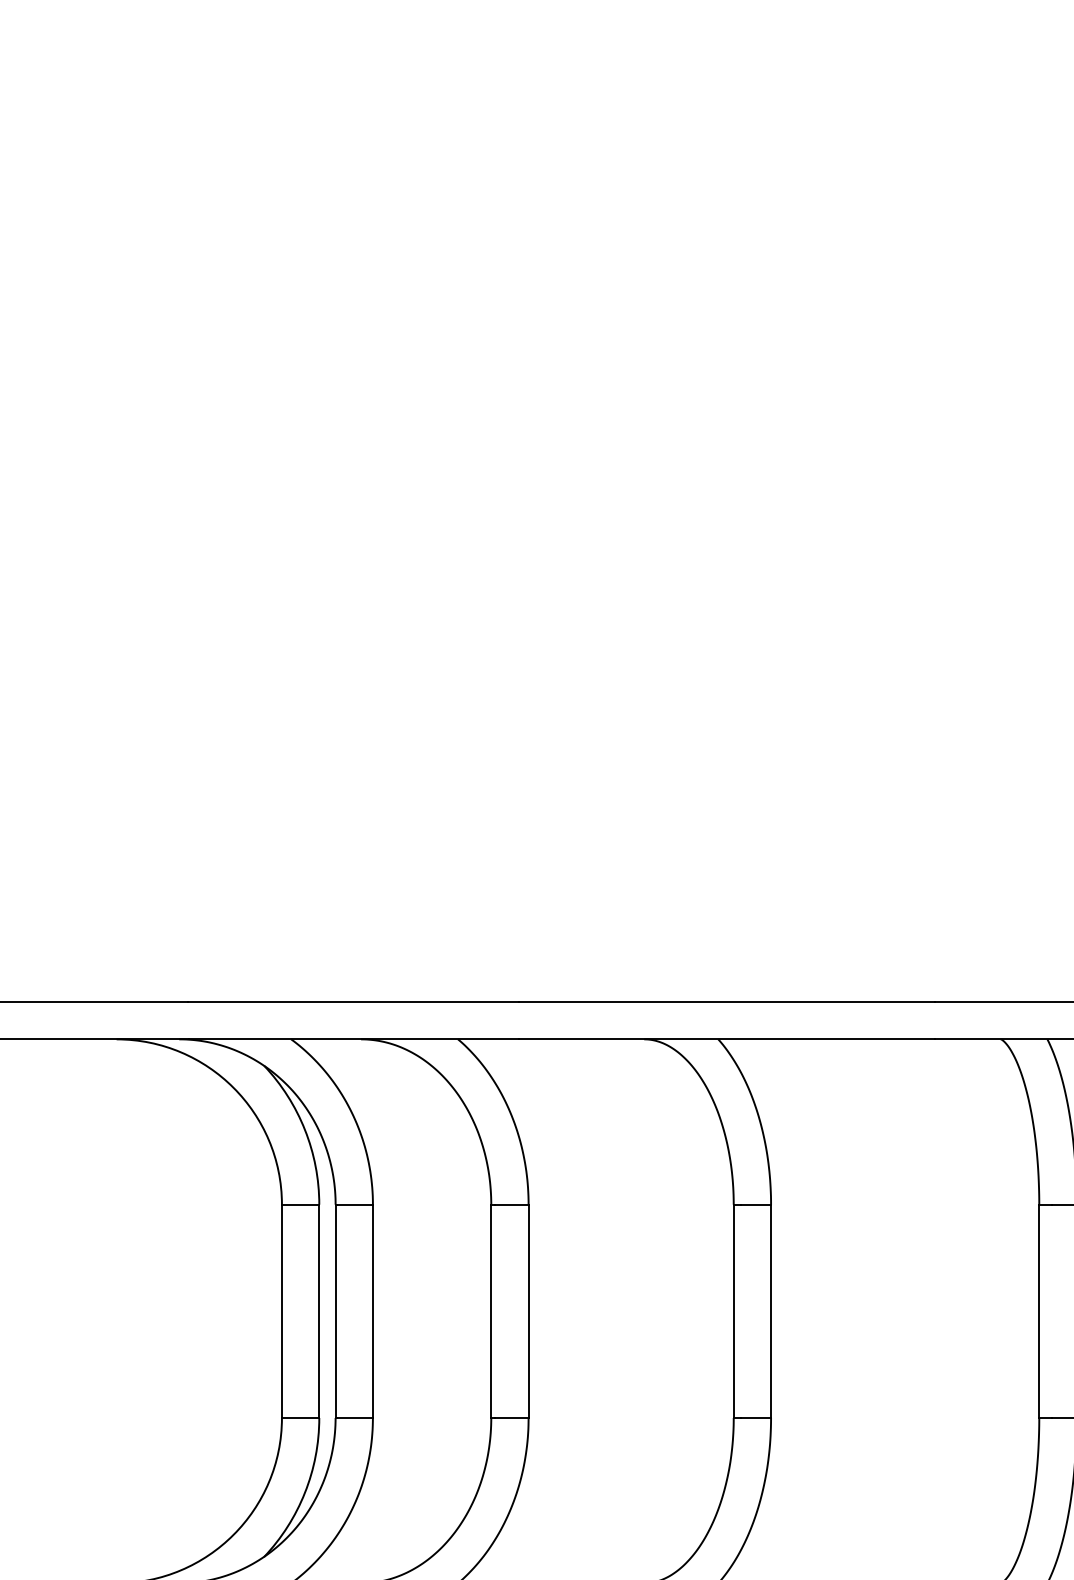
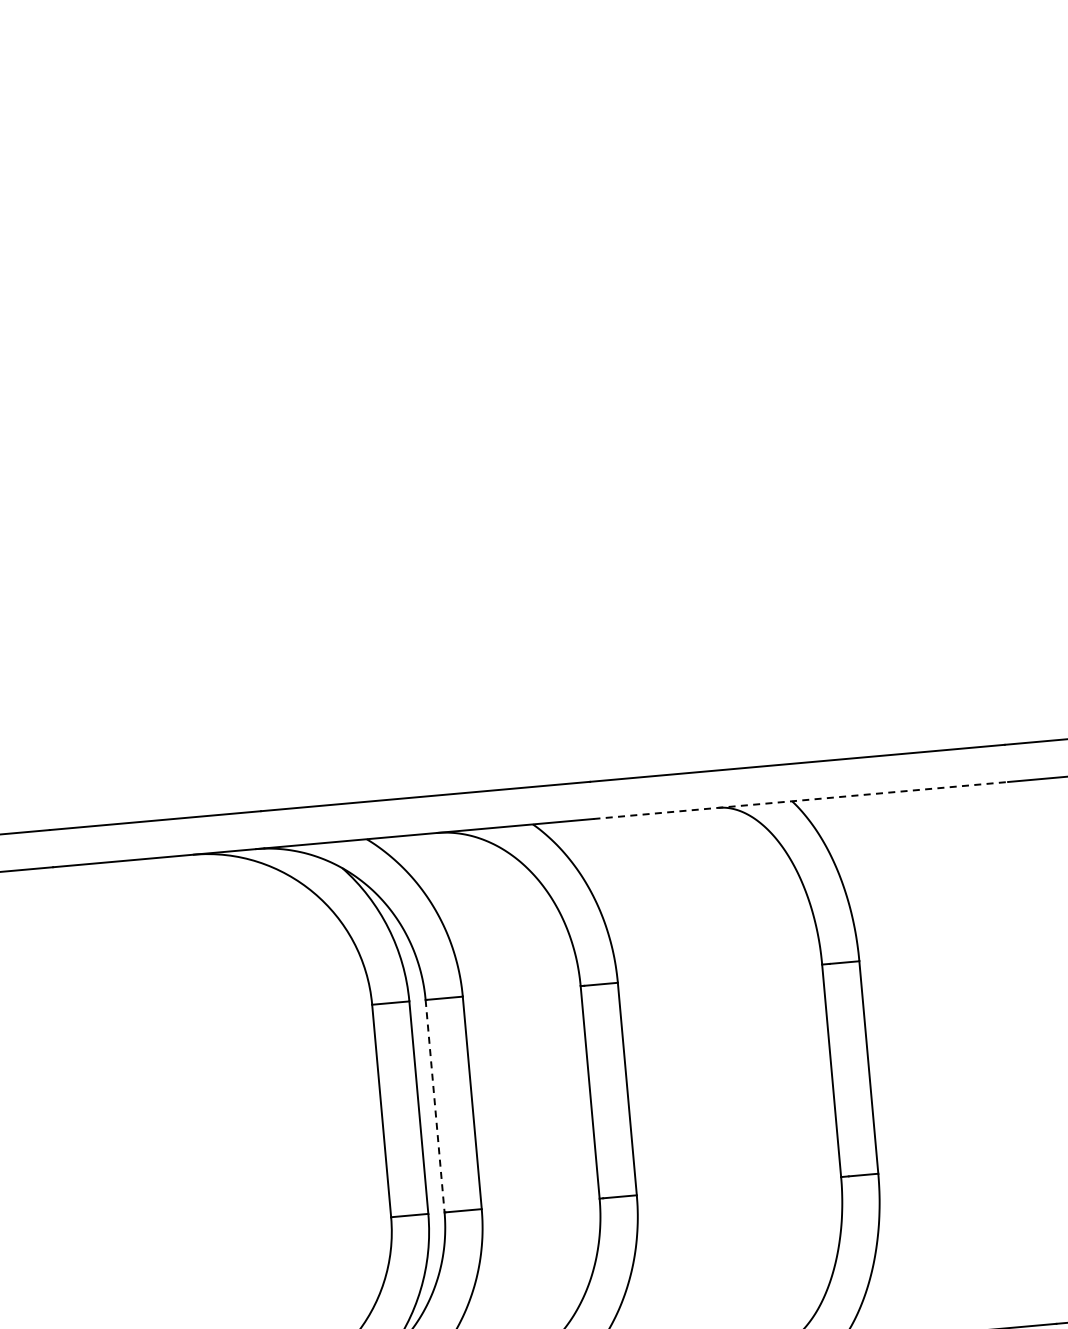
line: (727, 1039) -> (801, 800), solid -> dashed
line: (335, 1311) -> (435, 1106), solid -> dashed

